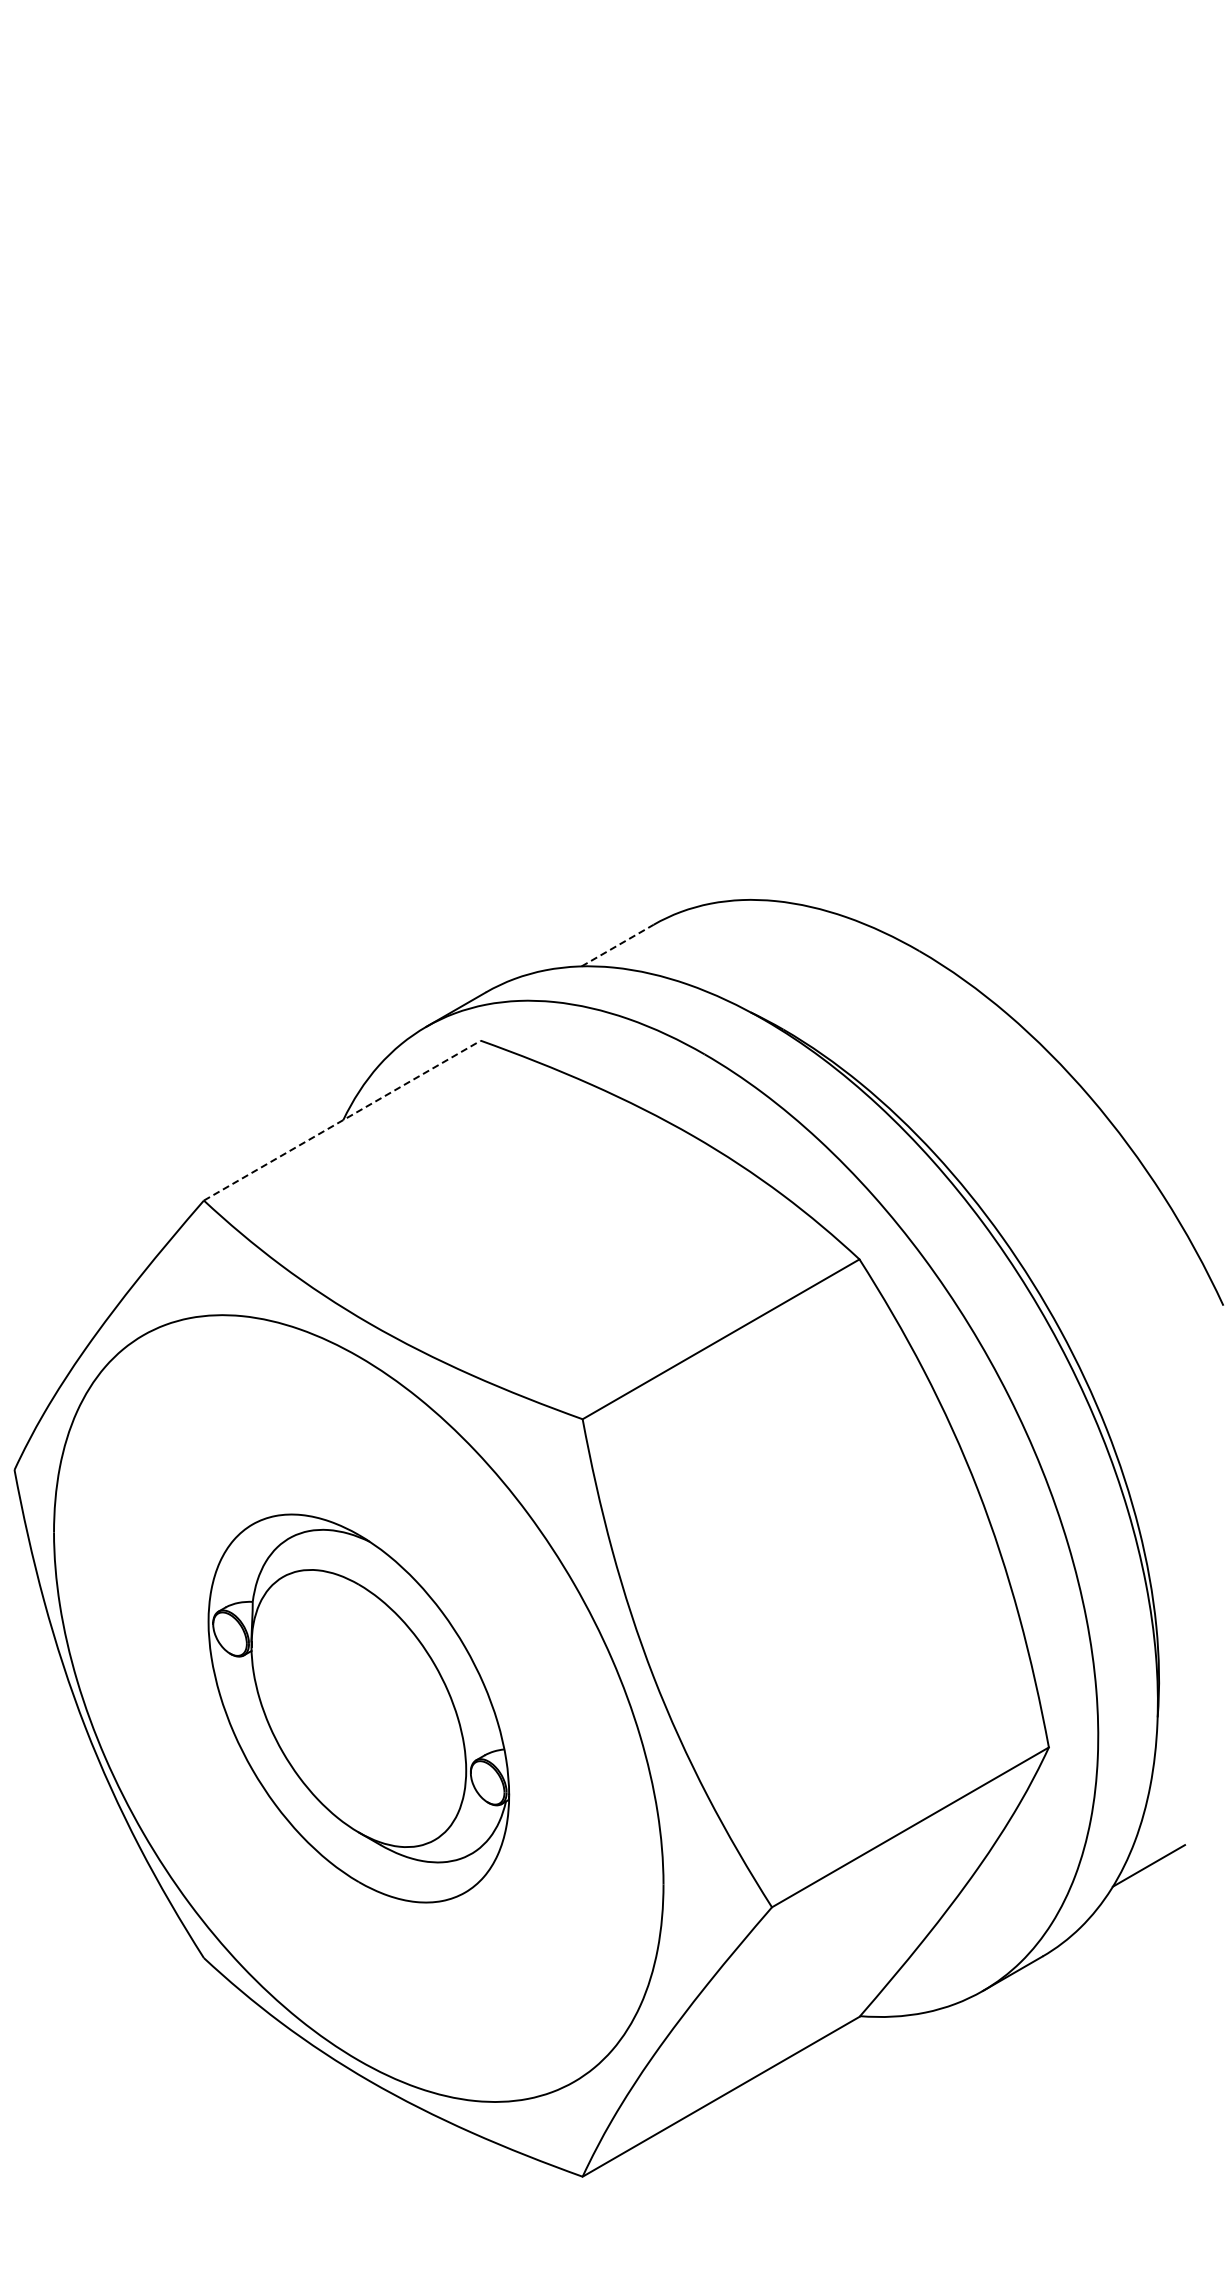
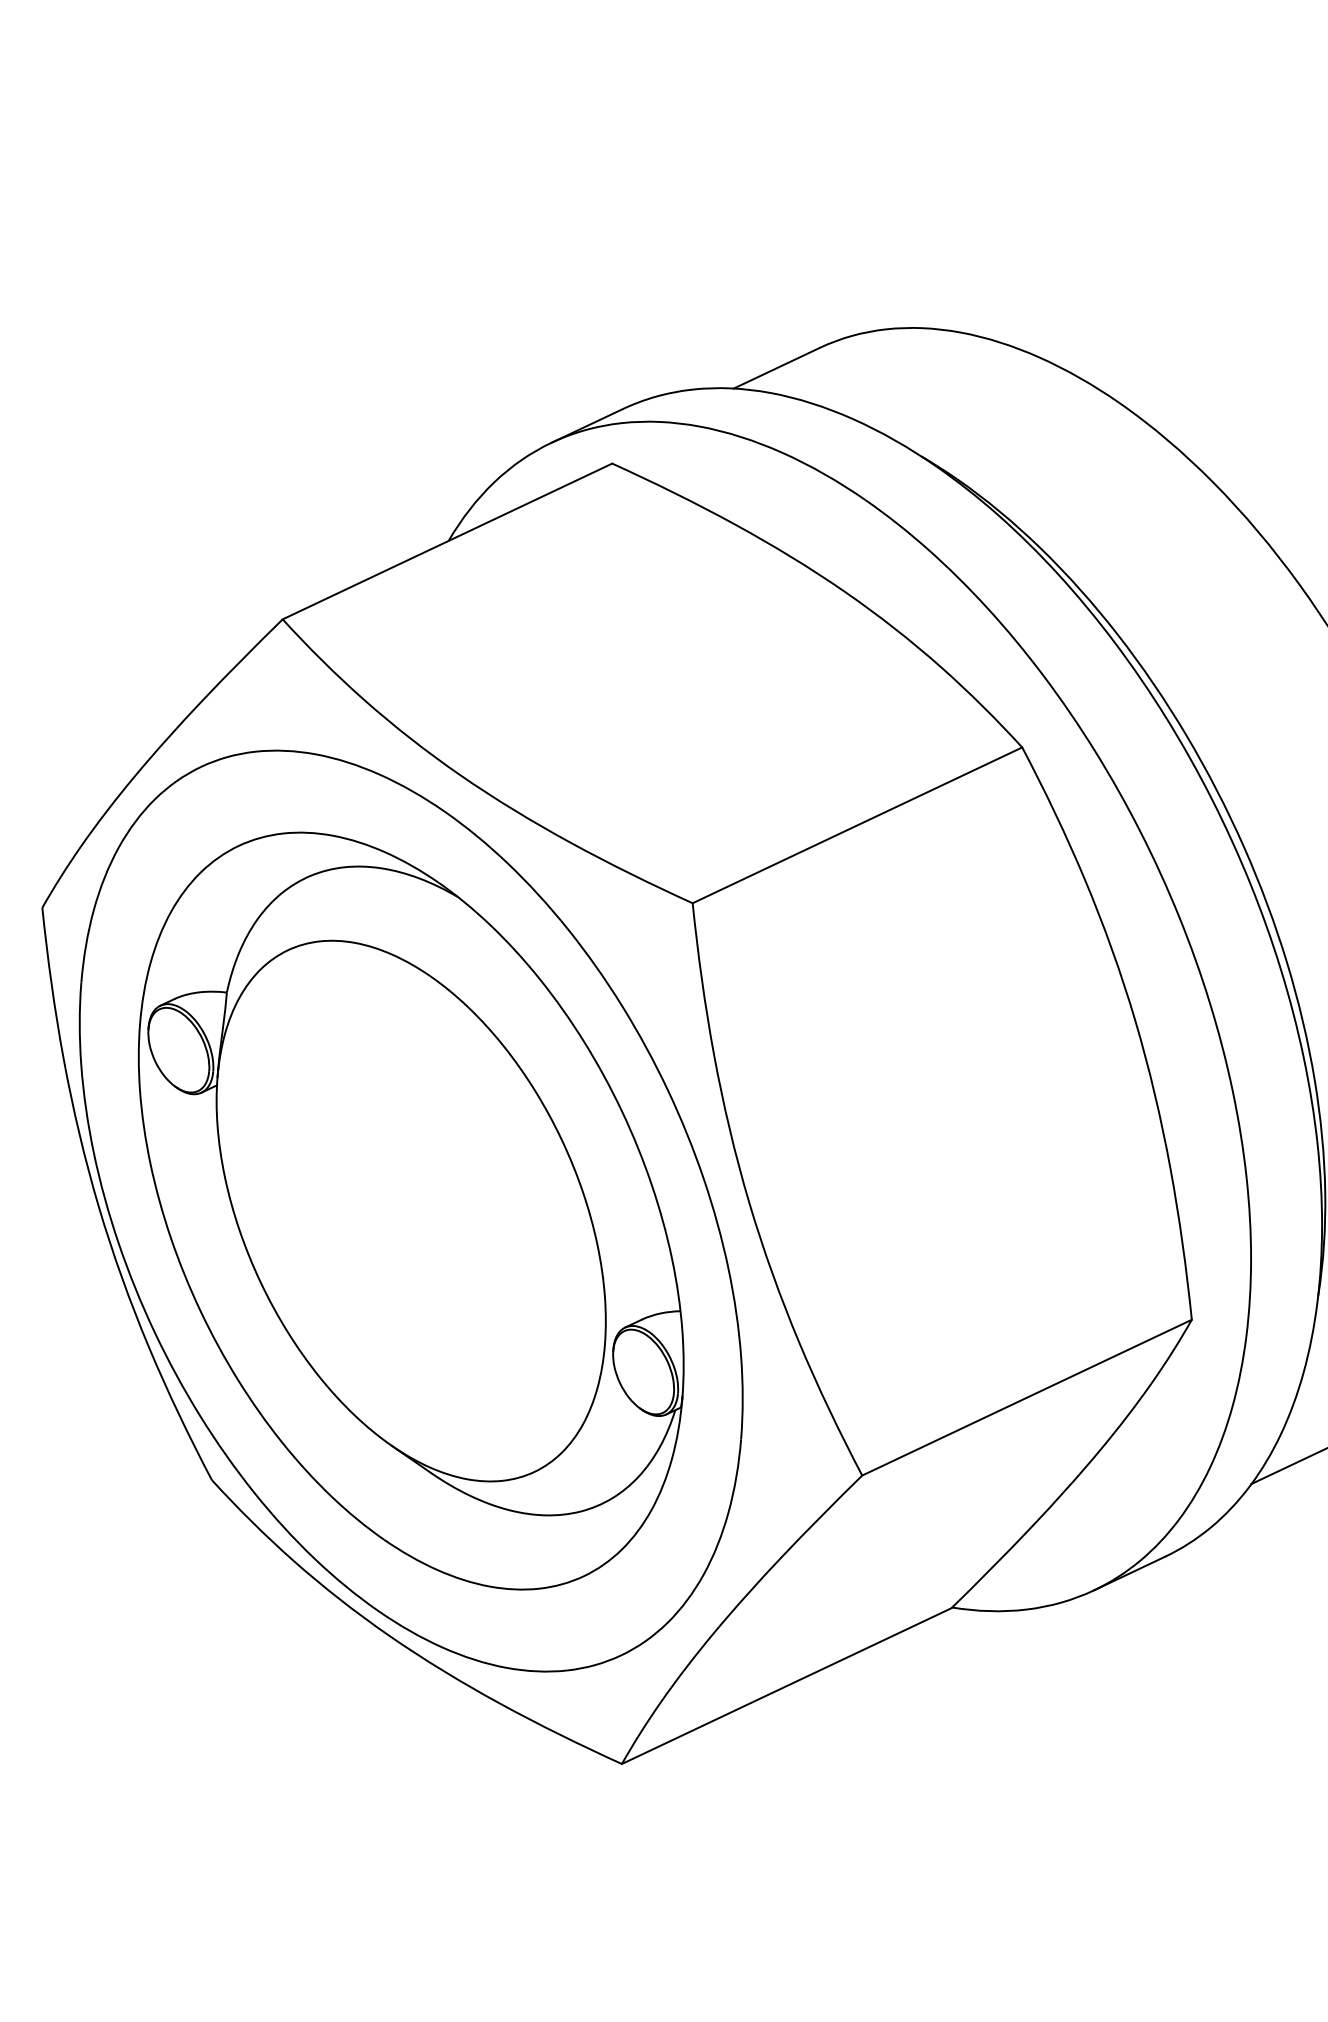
line: (617, 945) -> (776, 368), dashed -> solid
line: (342, 1120) -> (447, 541), dashed -> solid
part: (358, 1708) -> (410, 1211), size x1.67

